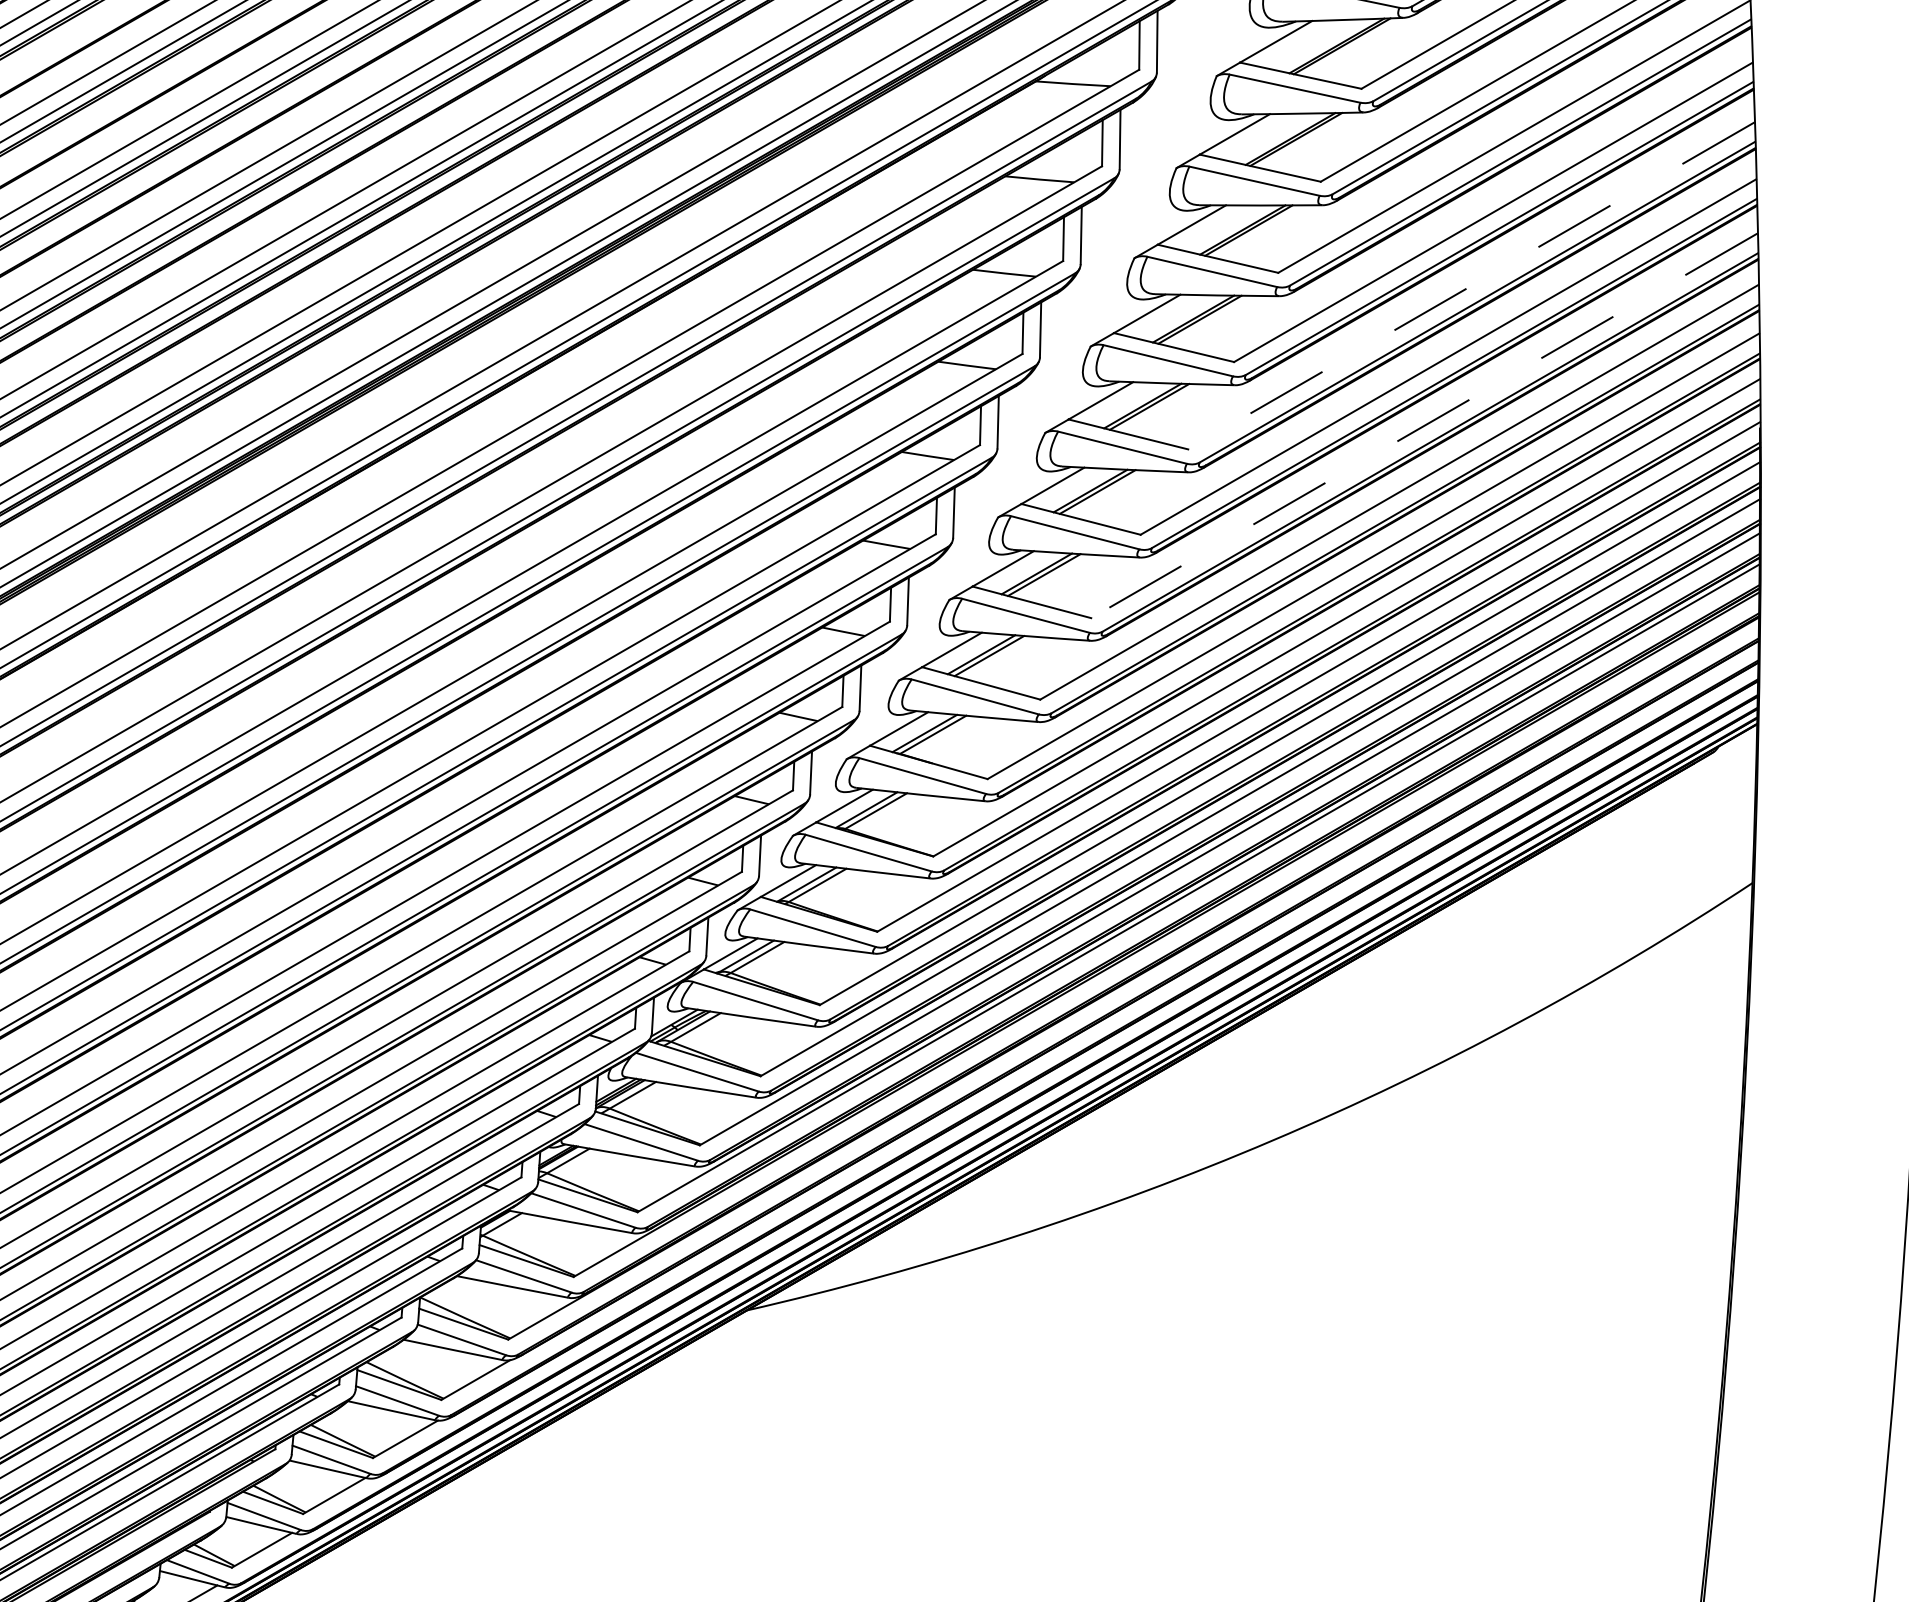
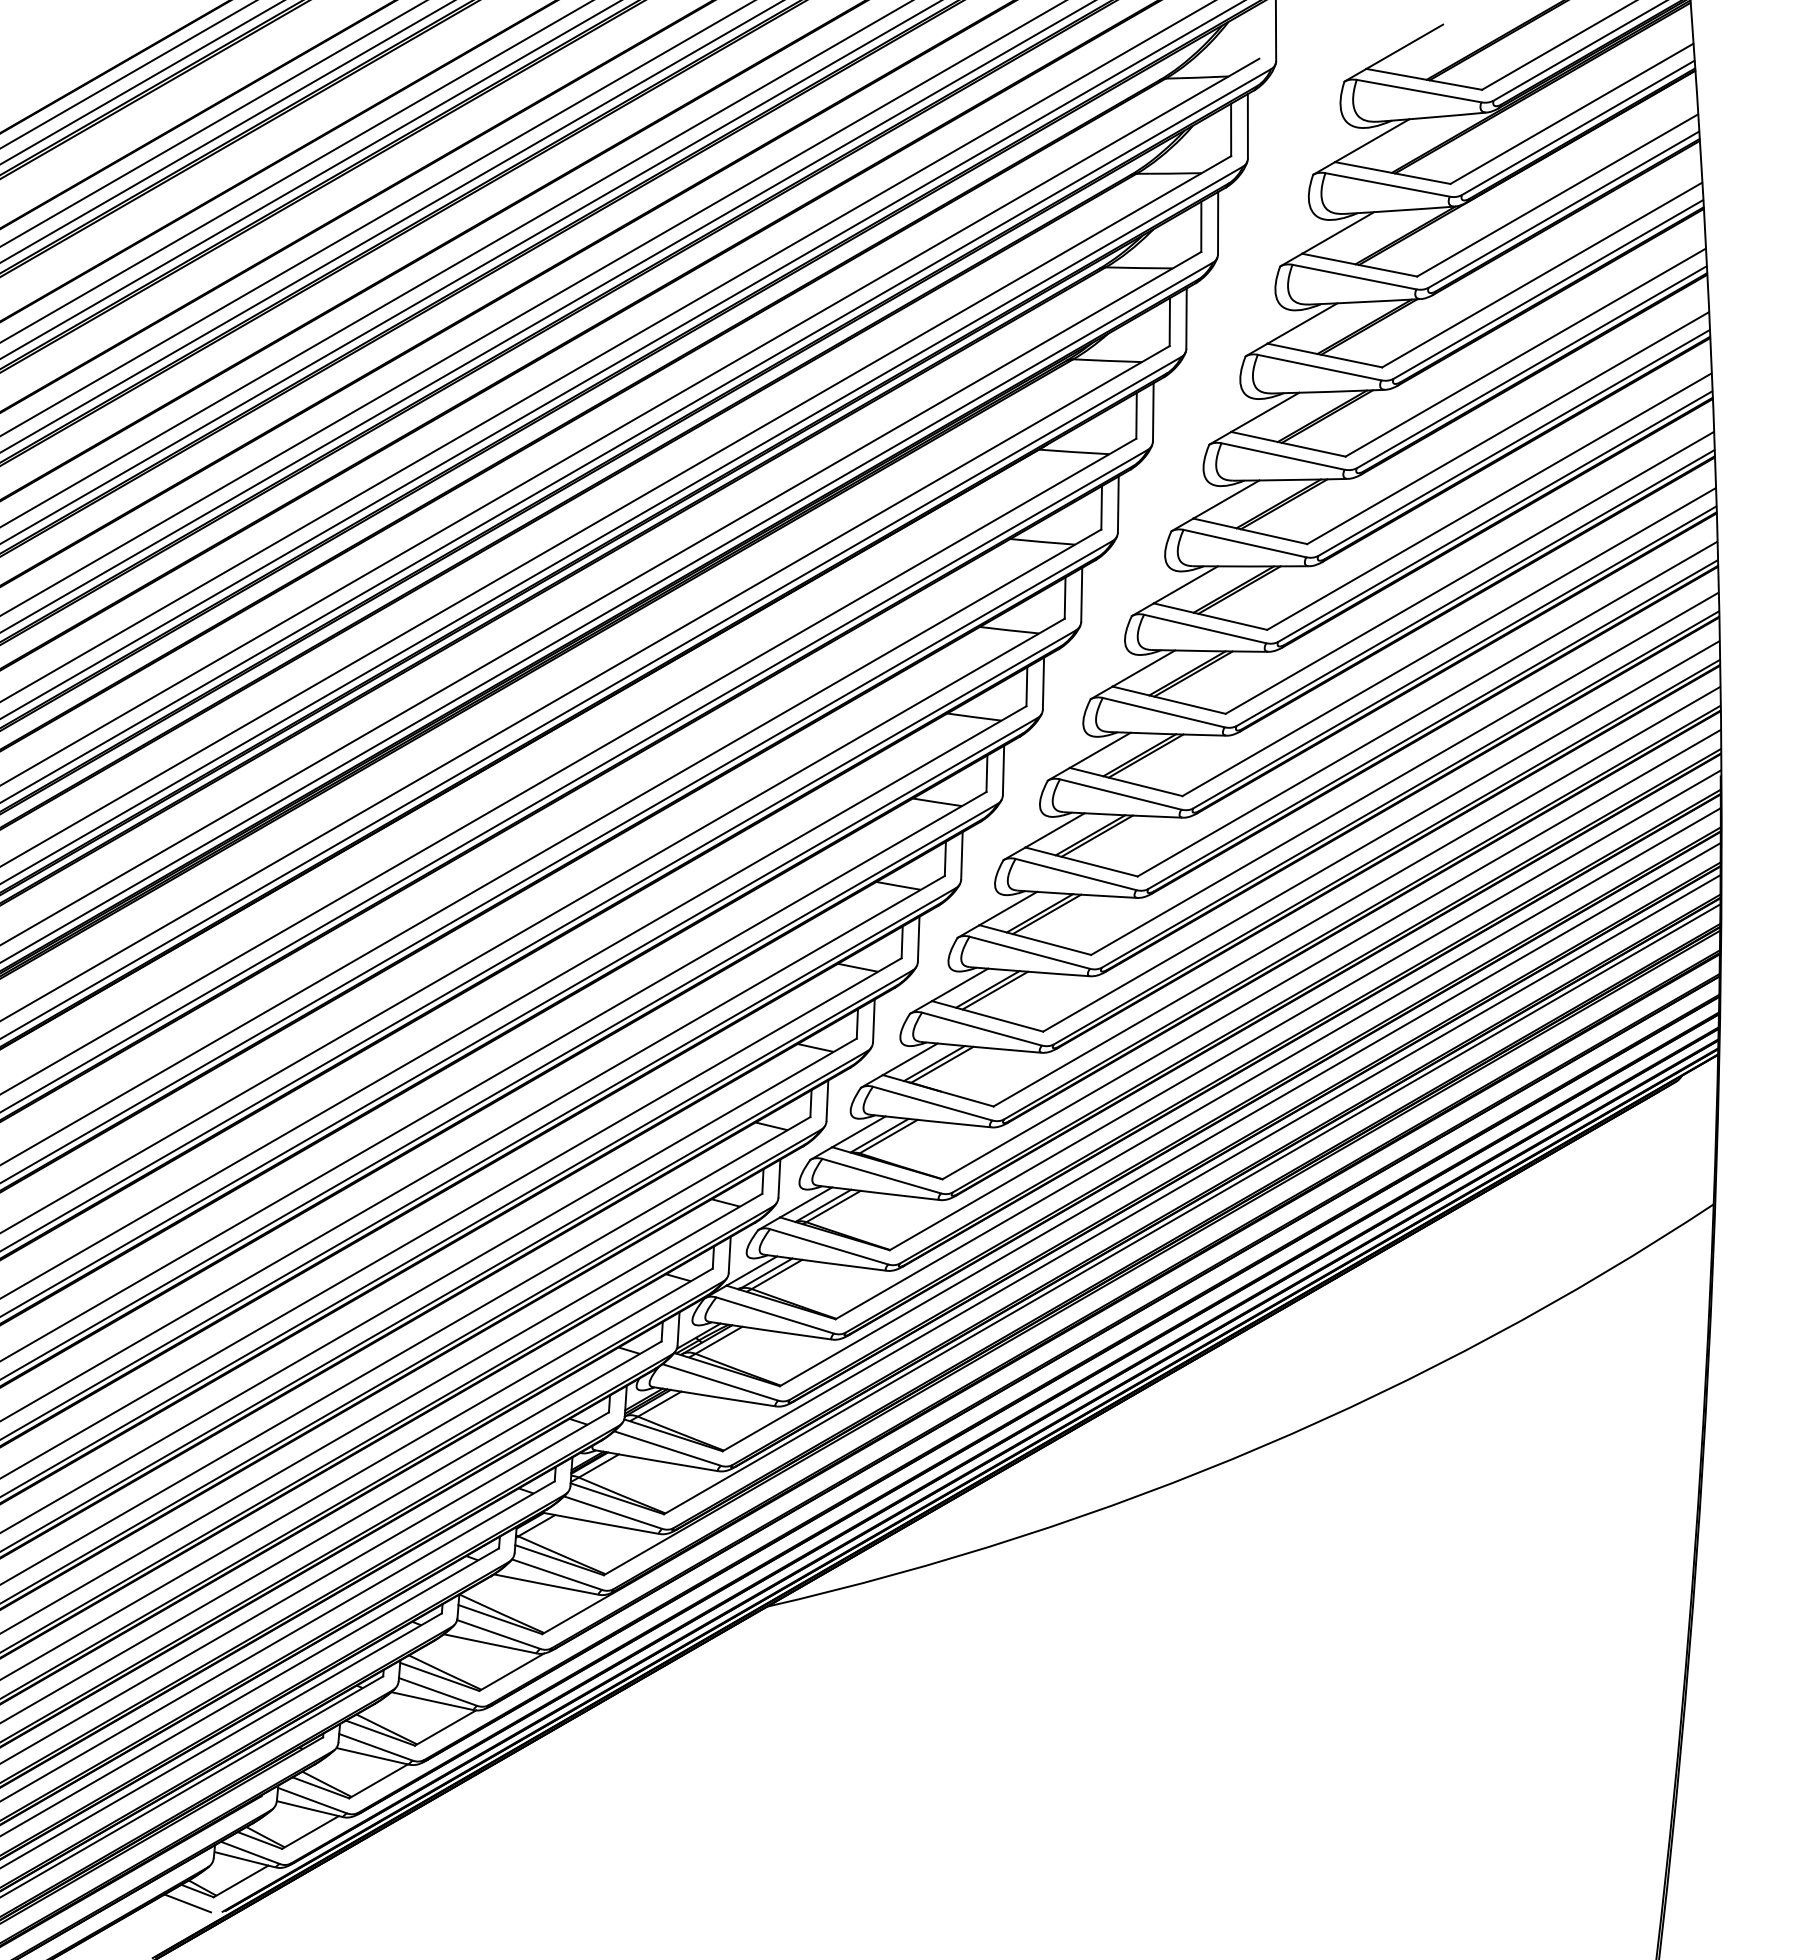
line: (1471, 286) -> (1449, 642), dashed -> solid
line: (1424, 426) -> (1404, 774), dashed -> solid

